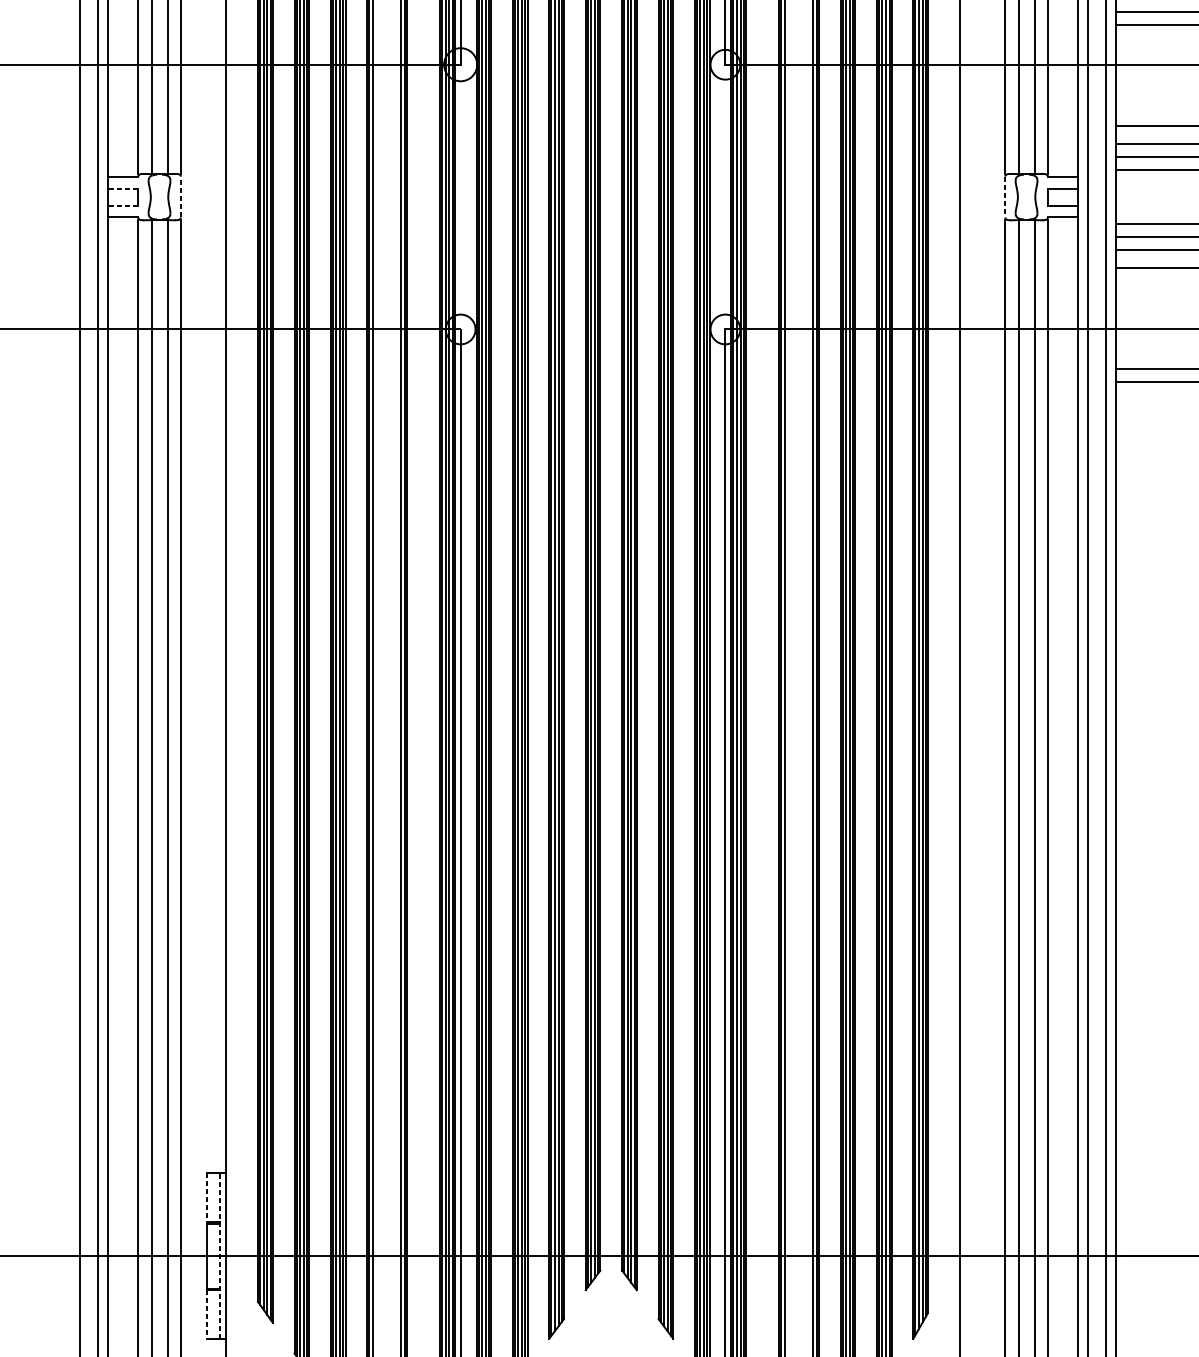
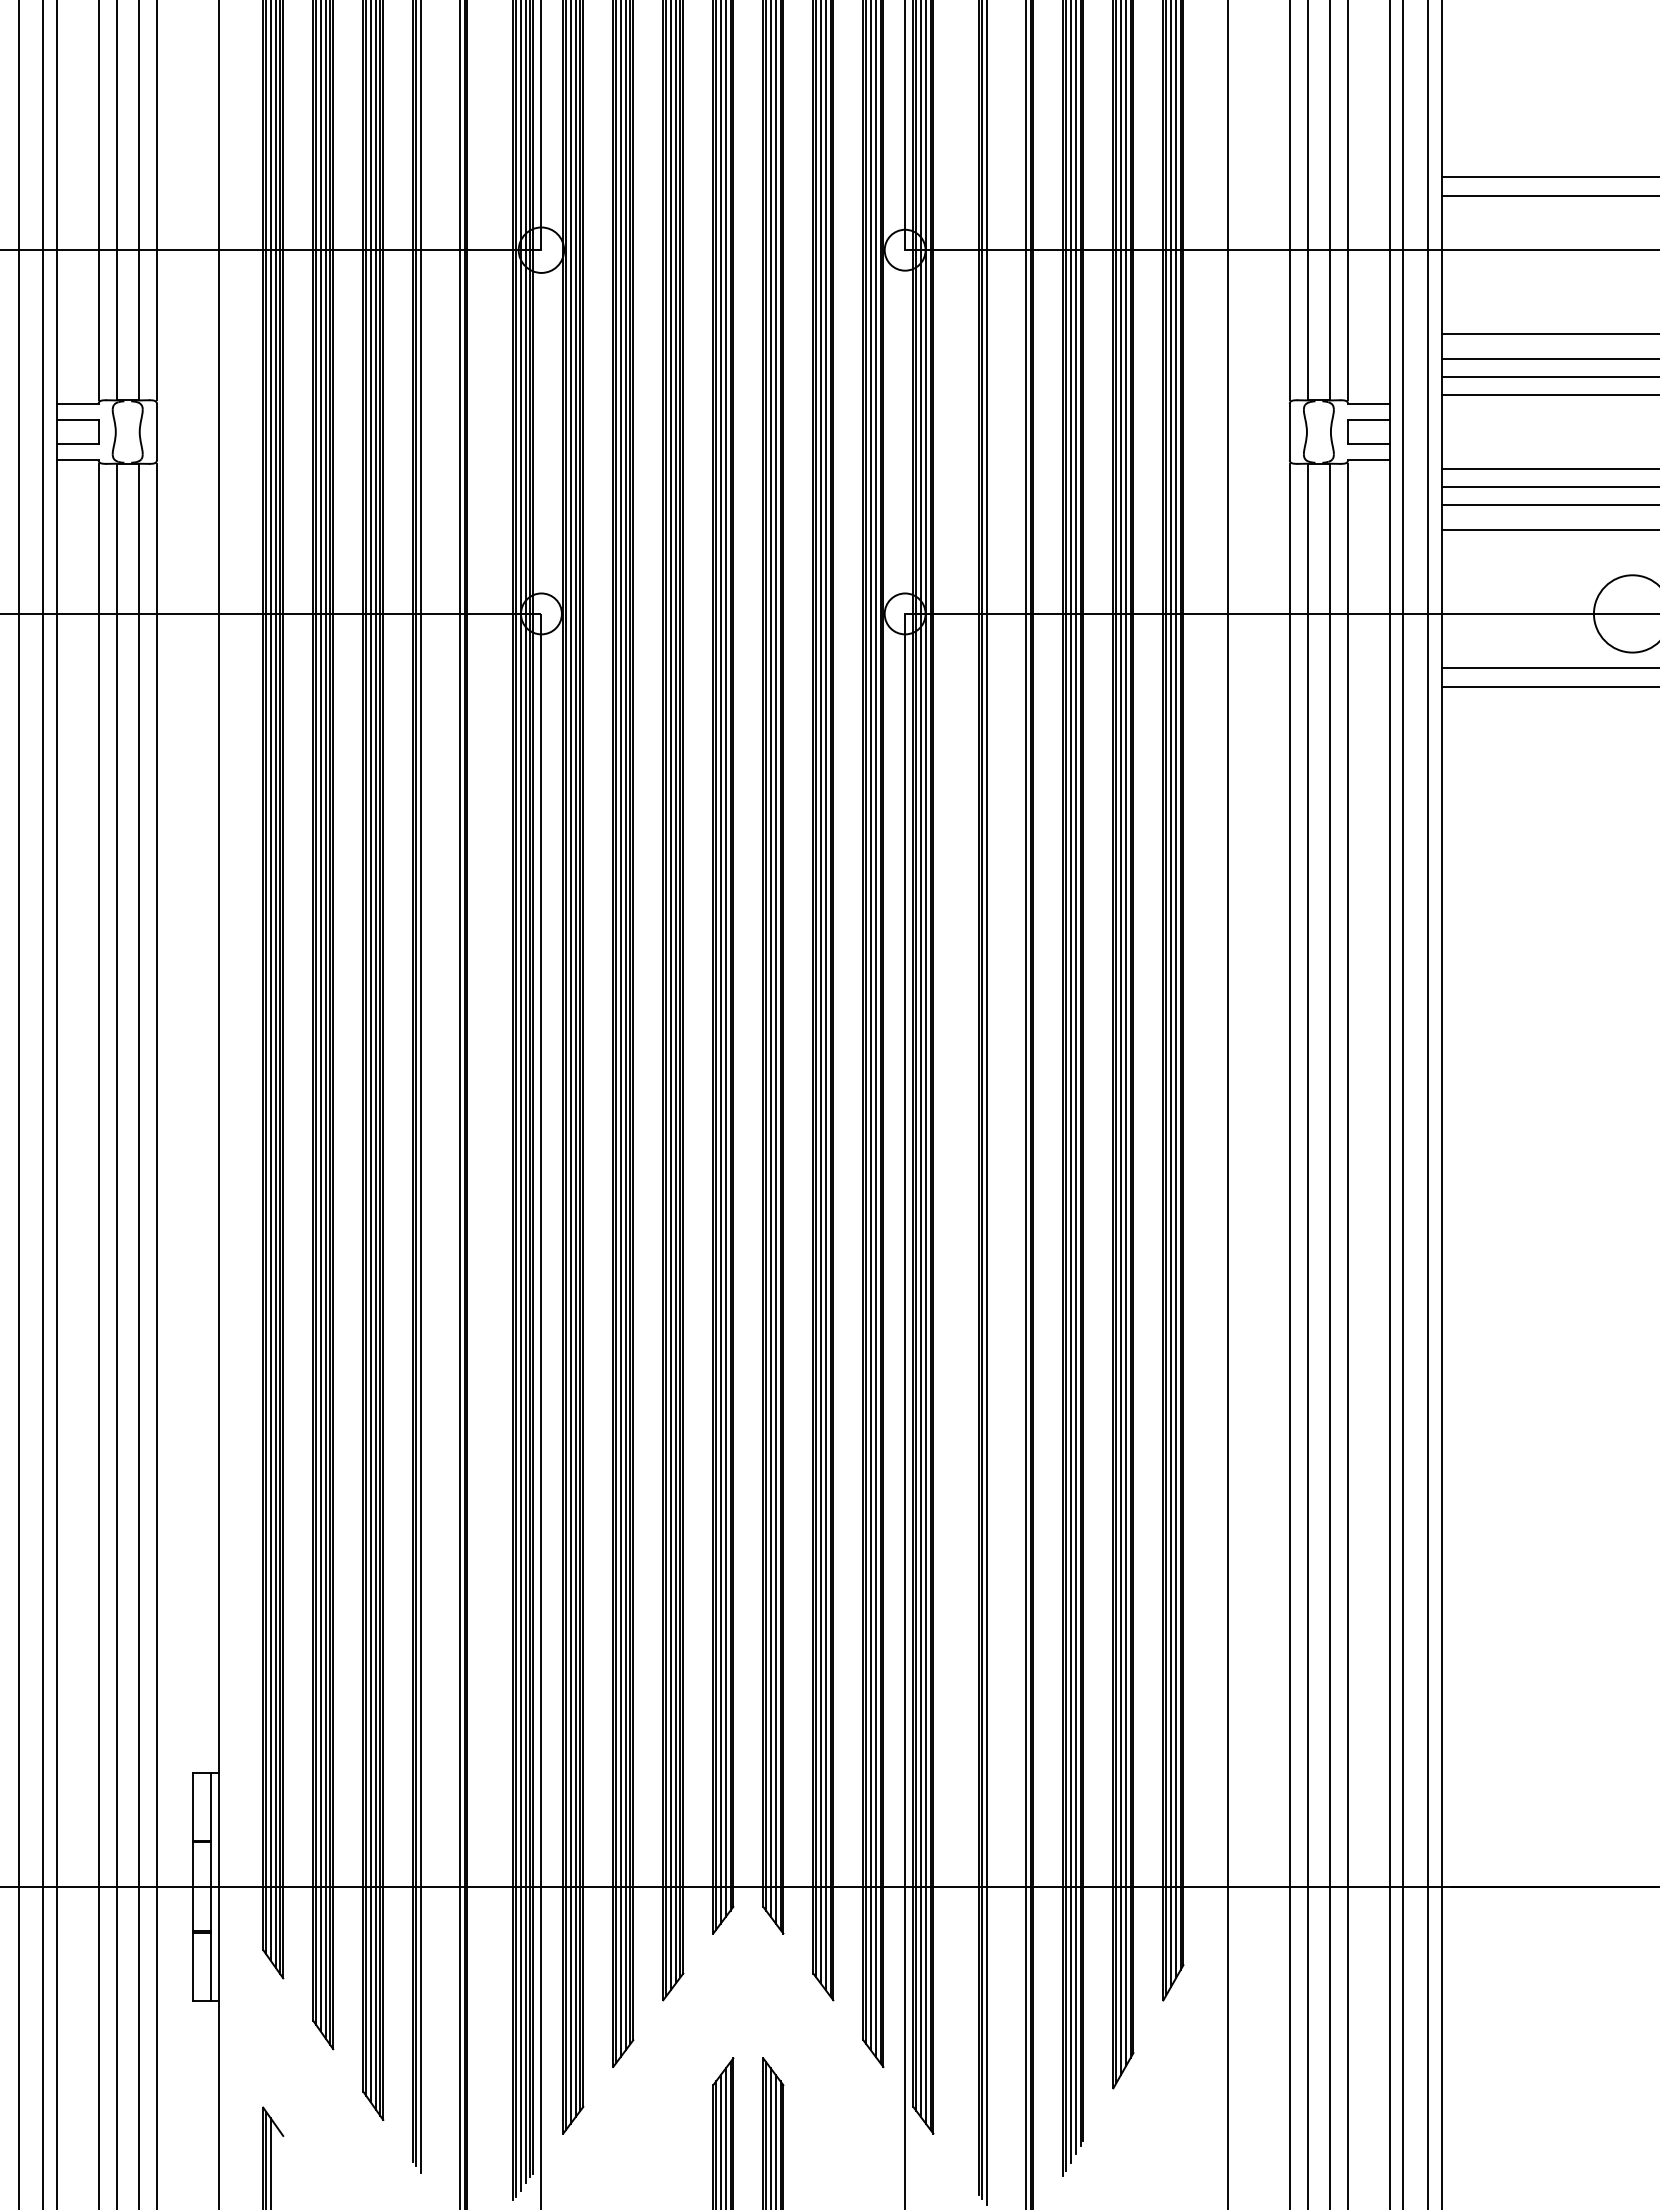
line: (123, 188) -> (78, 420), dashed -> solid
line: (180, 196) -> (156, 431), dashed -> solid
line: (1005, 197) -> (1289, 432), dashed -> solid
line: (123, 205) -> (78, 443), dashed -> solid
line: (207, 1197) -> (193, 1806), dashed -> solid
line: (220, 1255) -> (211, 1886), dashed -> solid
line: (207, 1314) -> (193, 1966), dashed -> solid

